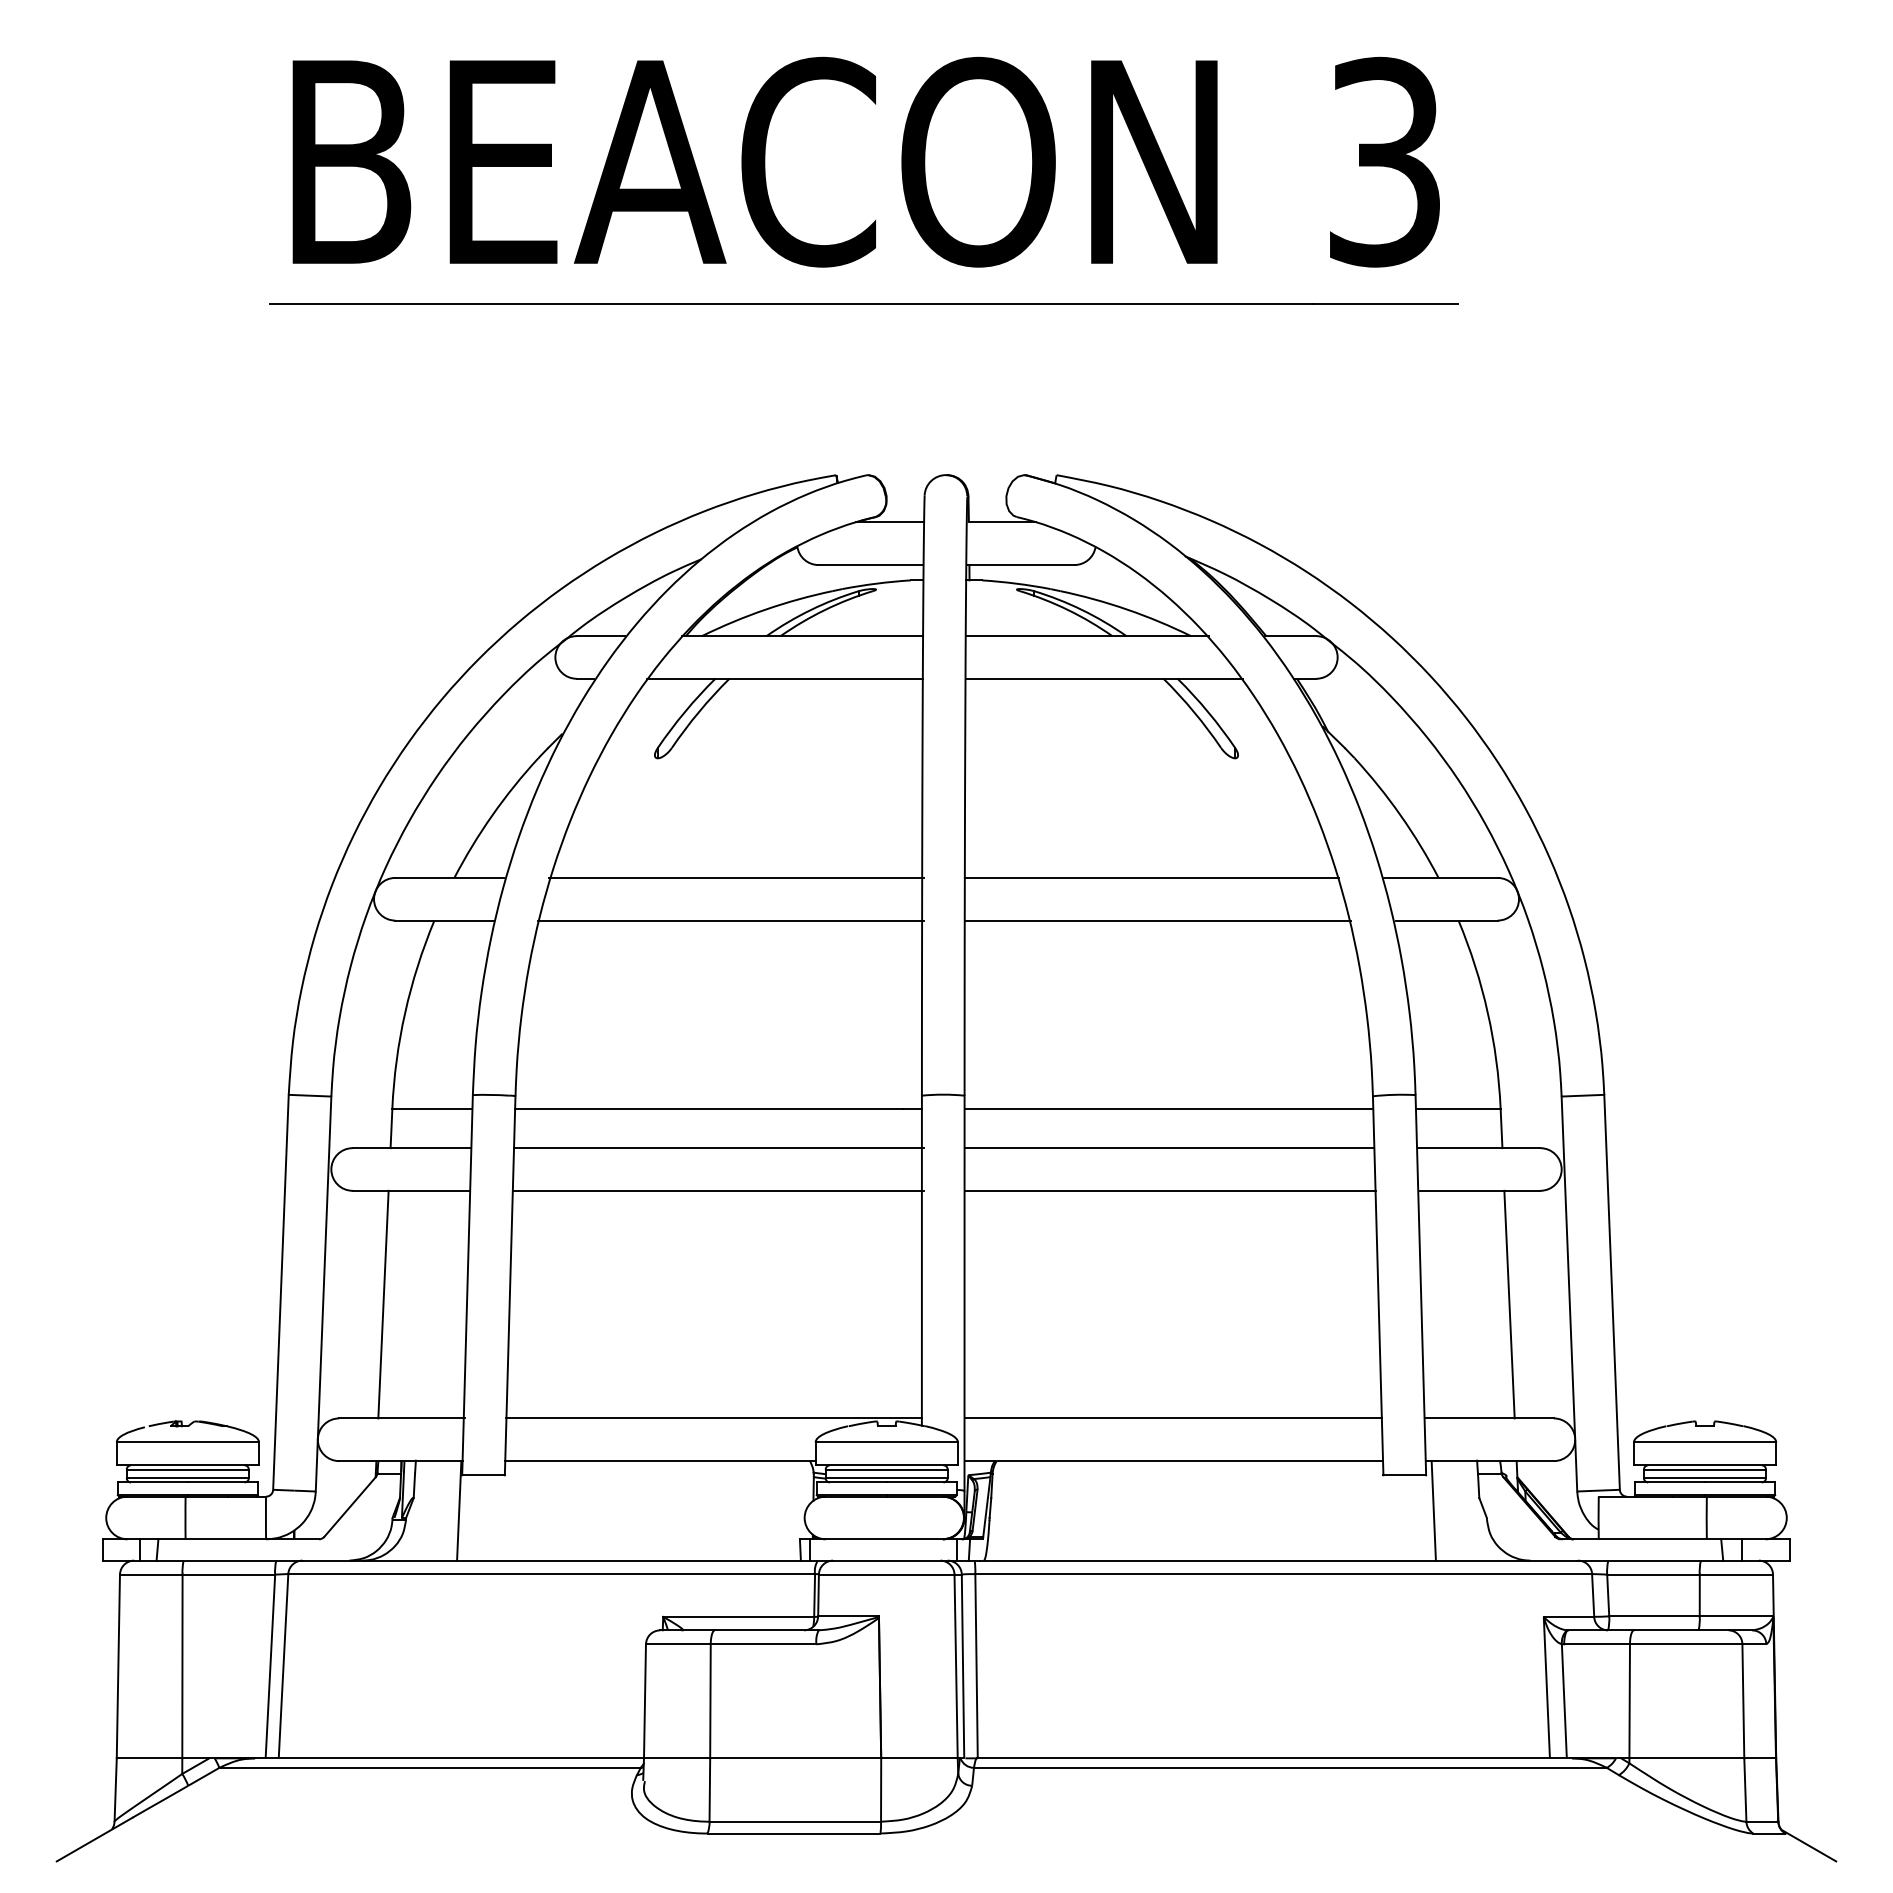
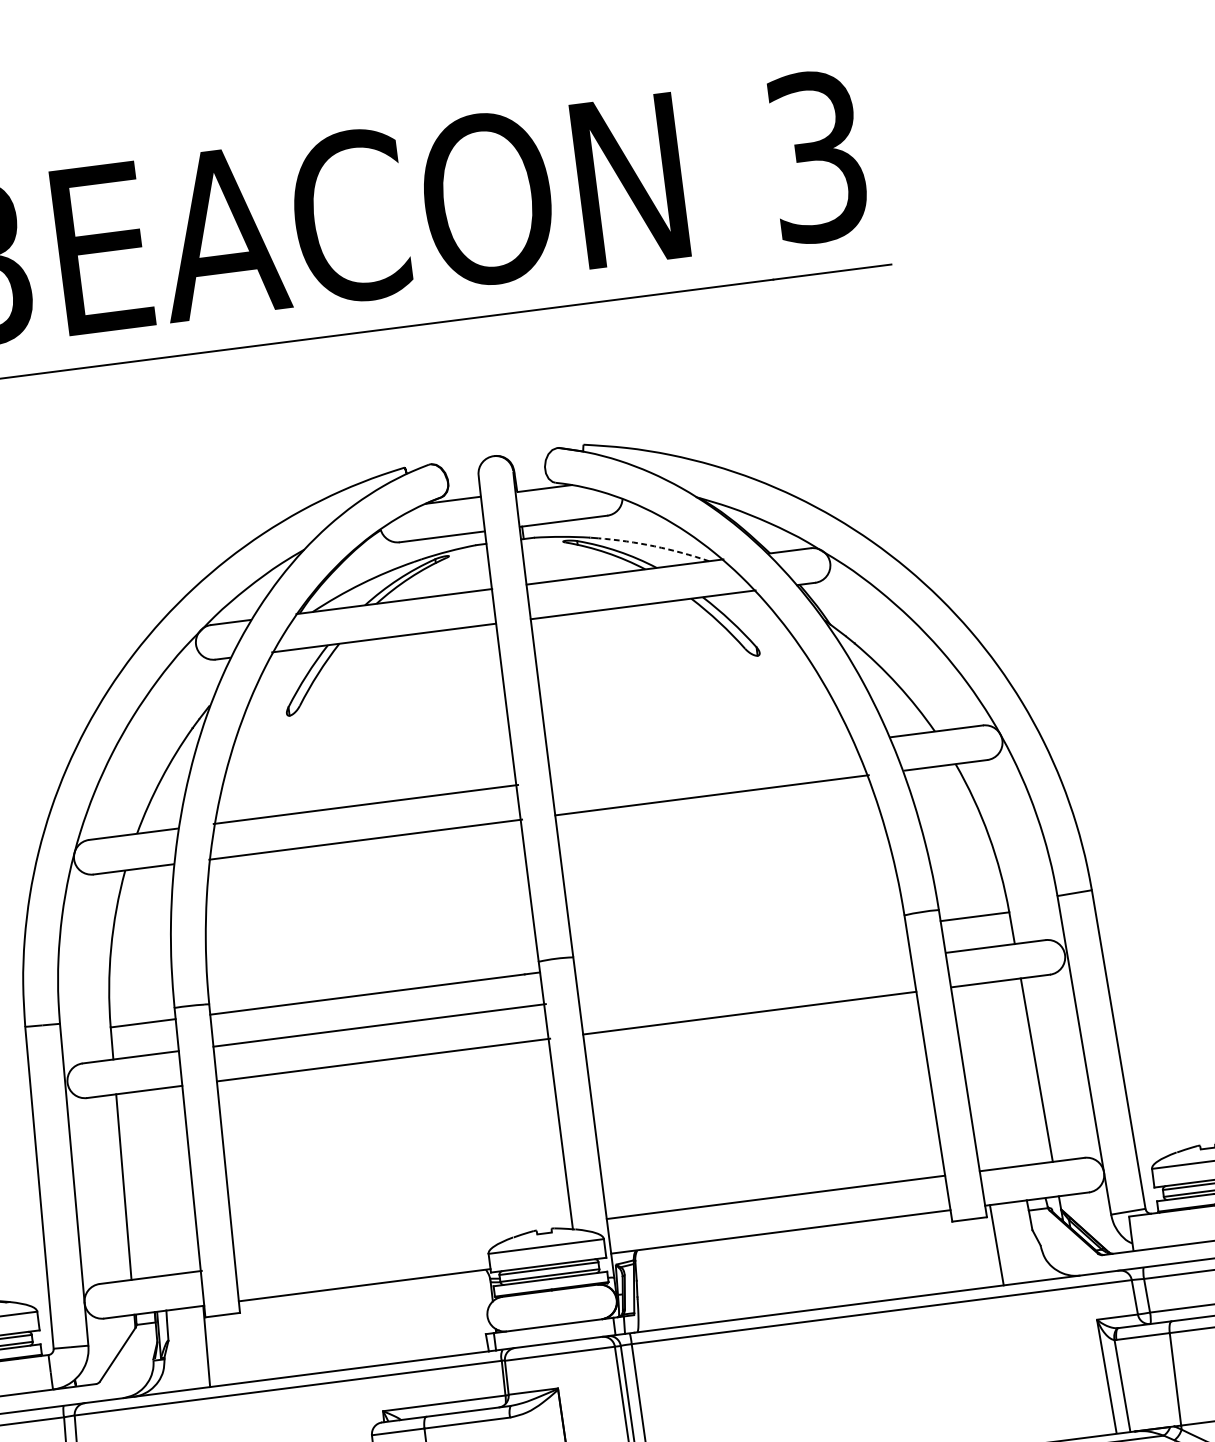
arc: (1127, 609) -> (654, 546), solid -> dashed
line: (1151, 877) -> (702, 761), removed
line: (1168, 1108) -> (739, 946), removed
line: (1169, 1148) -> (744, 978), removed
line: (713, 1418) -> (403, 1245), removed

